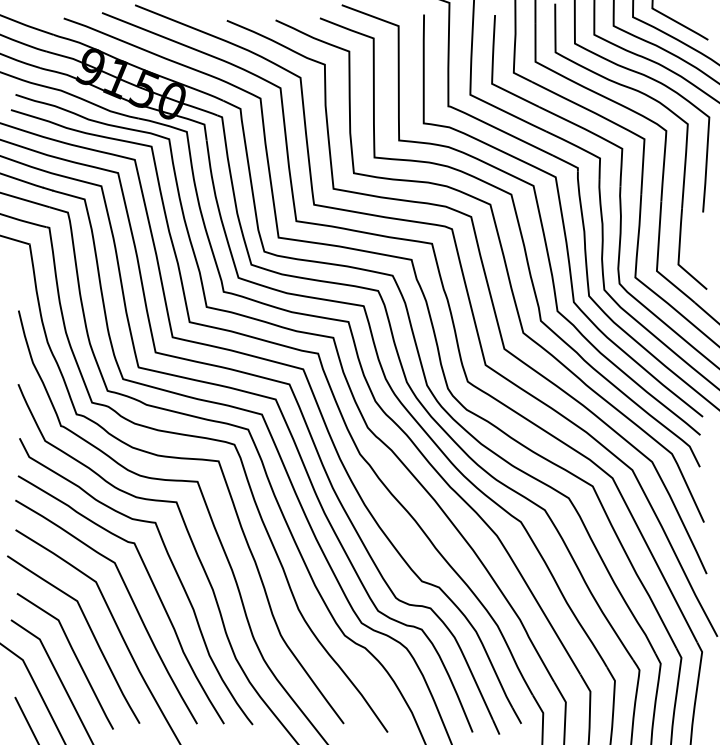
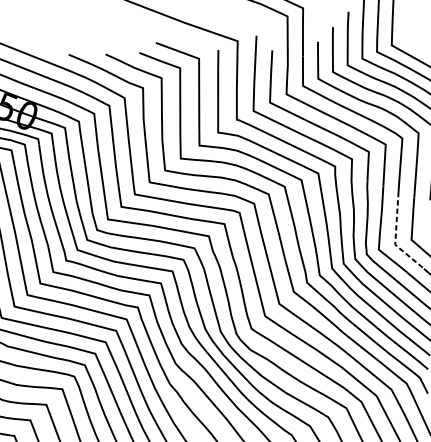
line: (657, 262) -> (395, 238), solid -> dashed

